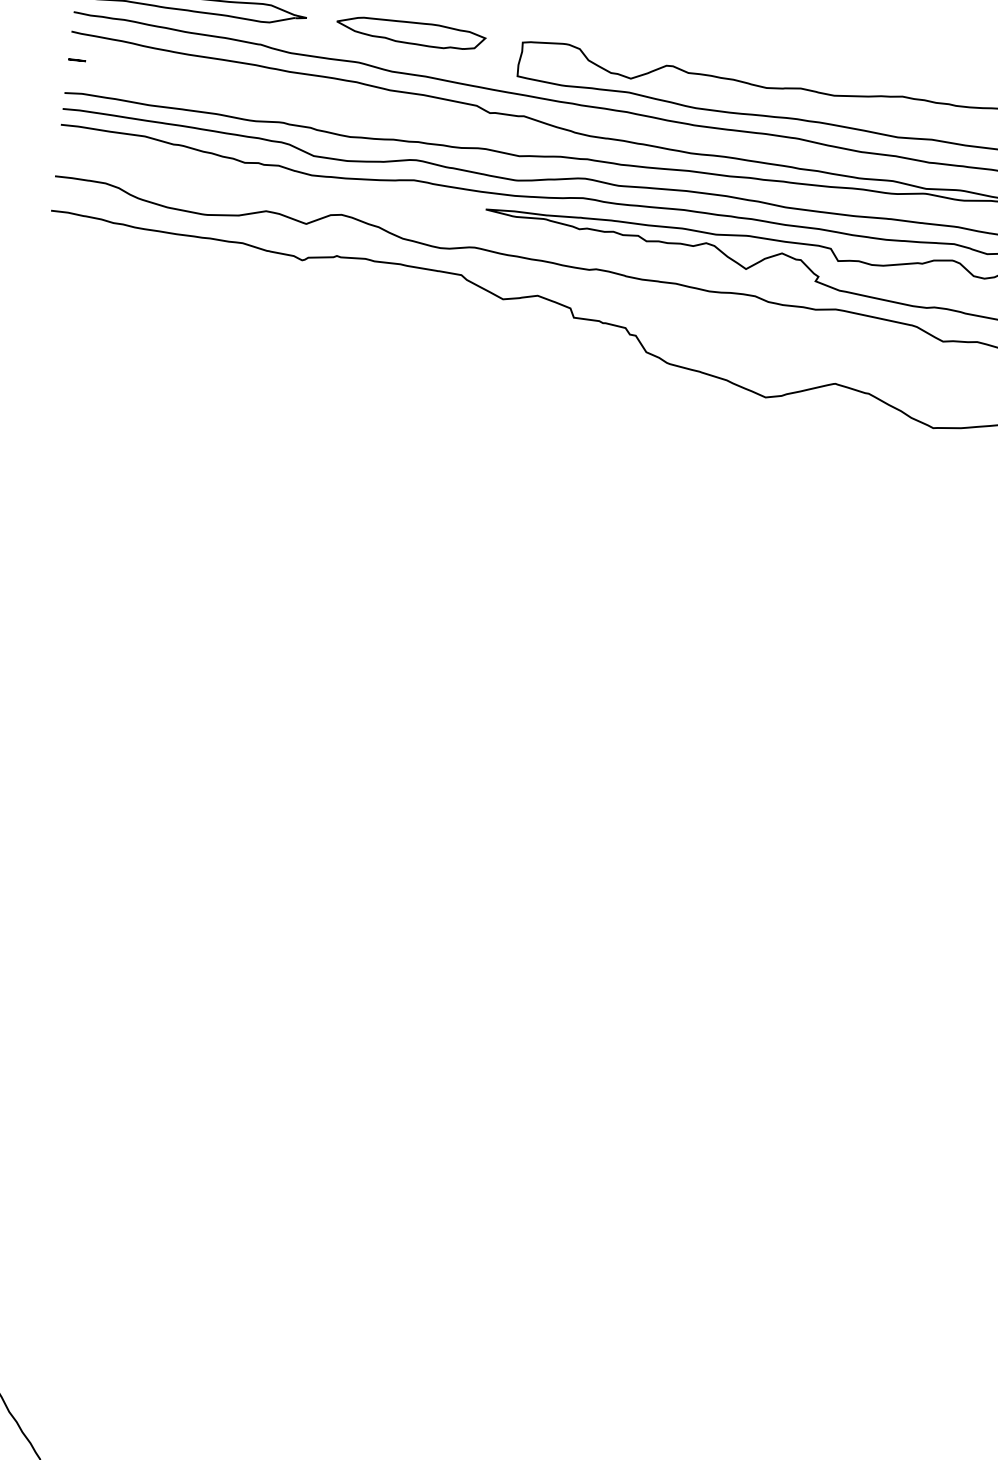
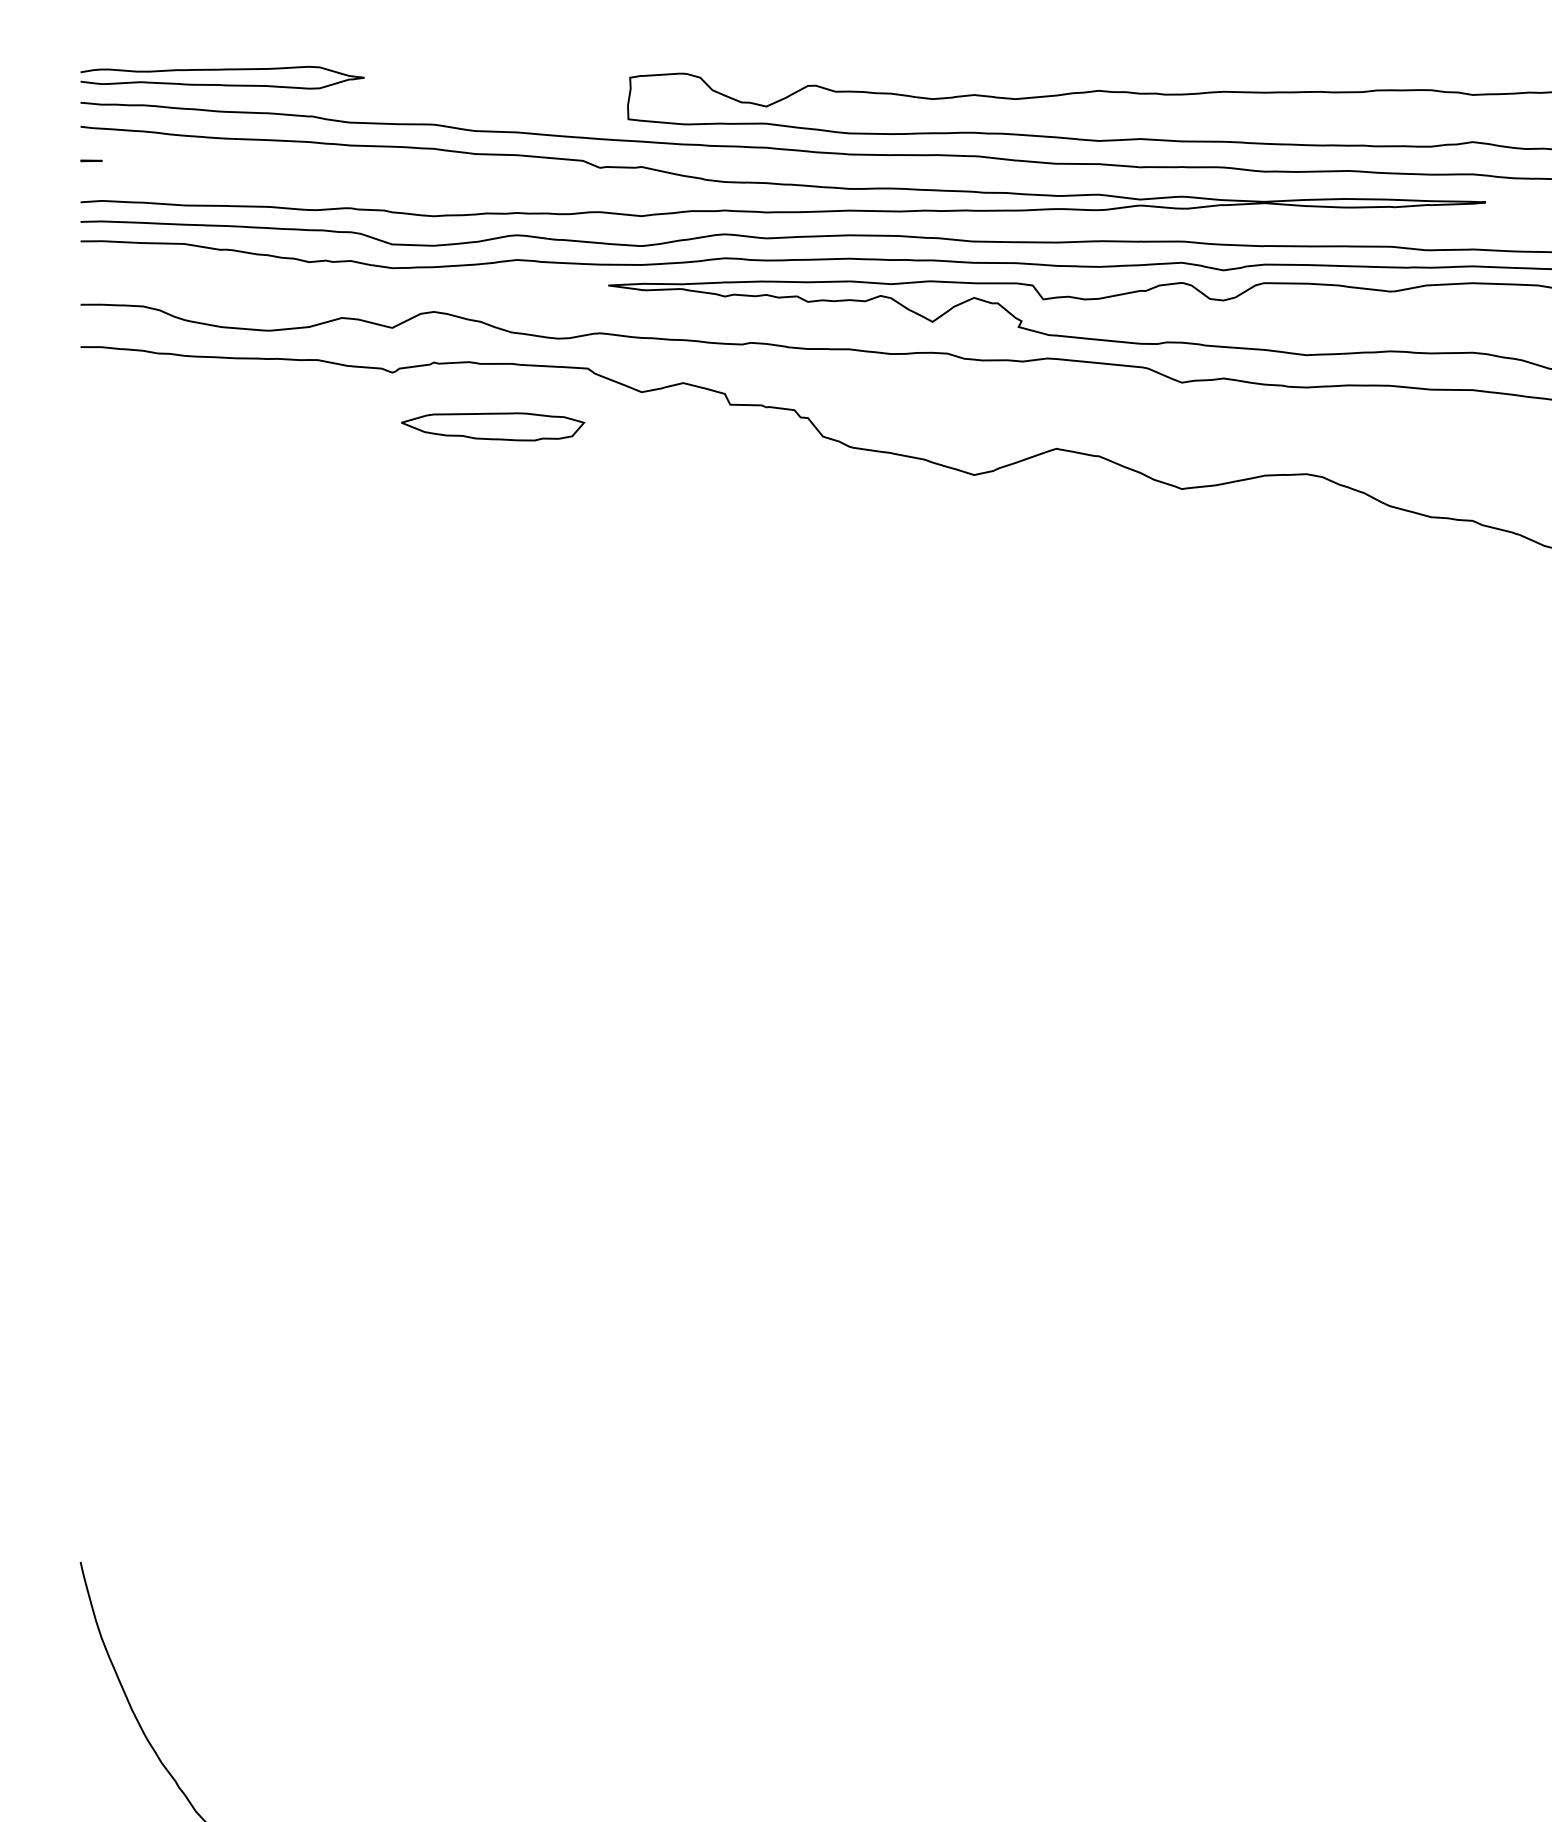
part: (411, 33) -> (493, 426), moved

